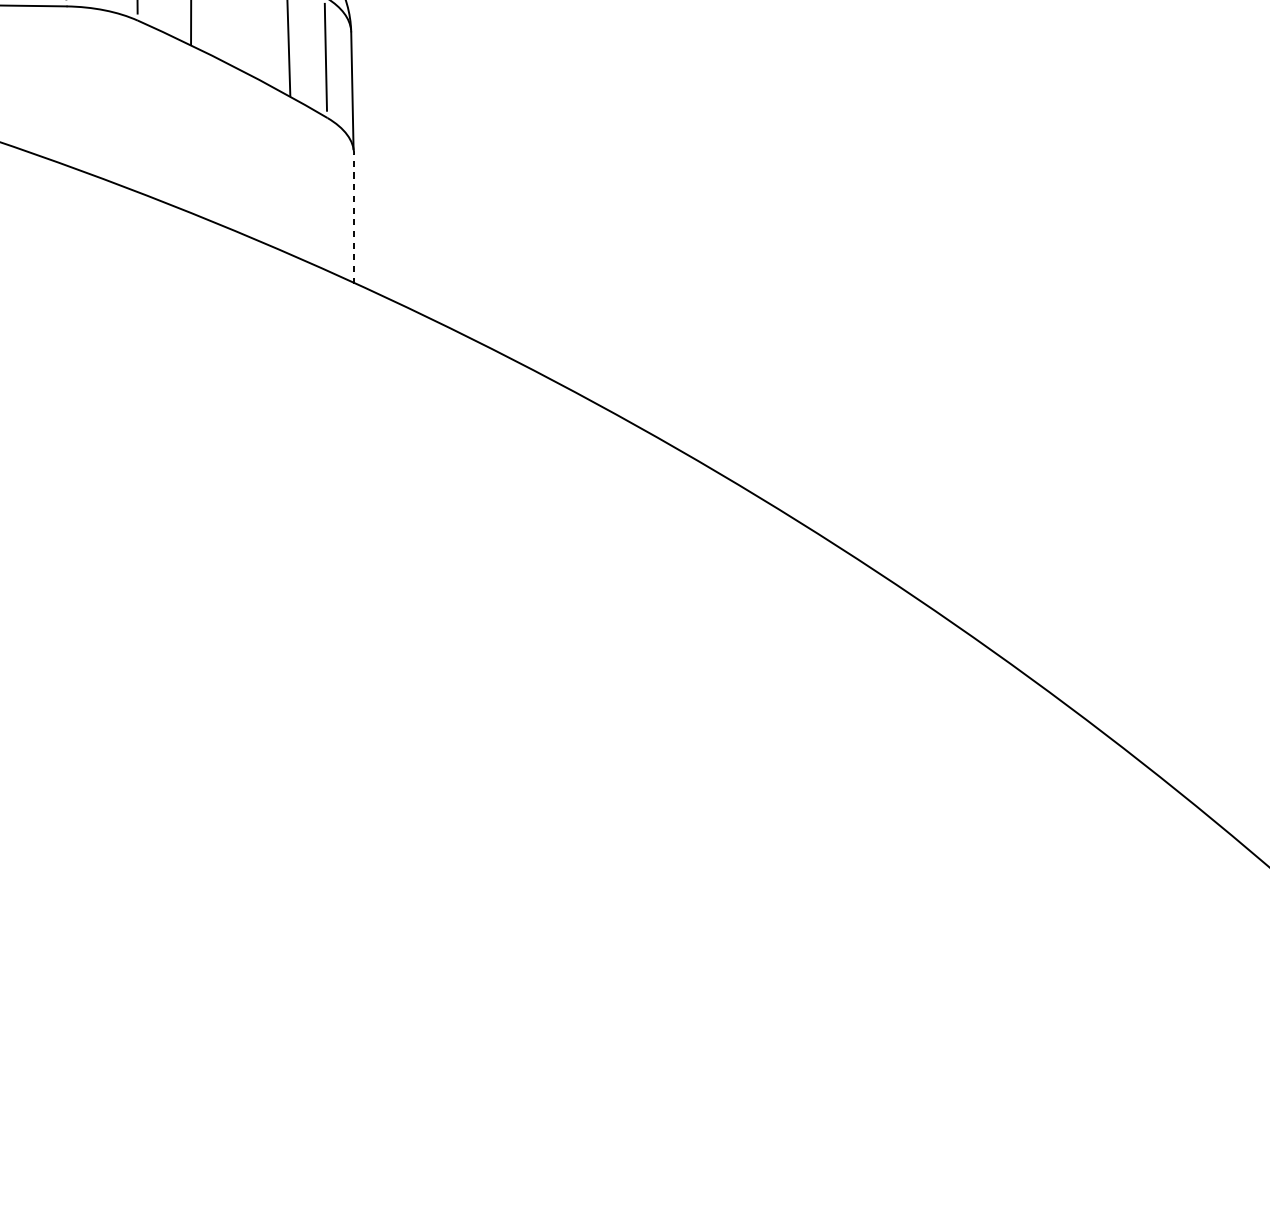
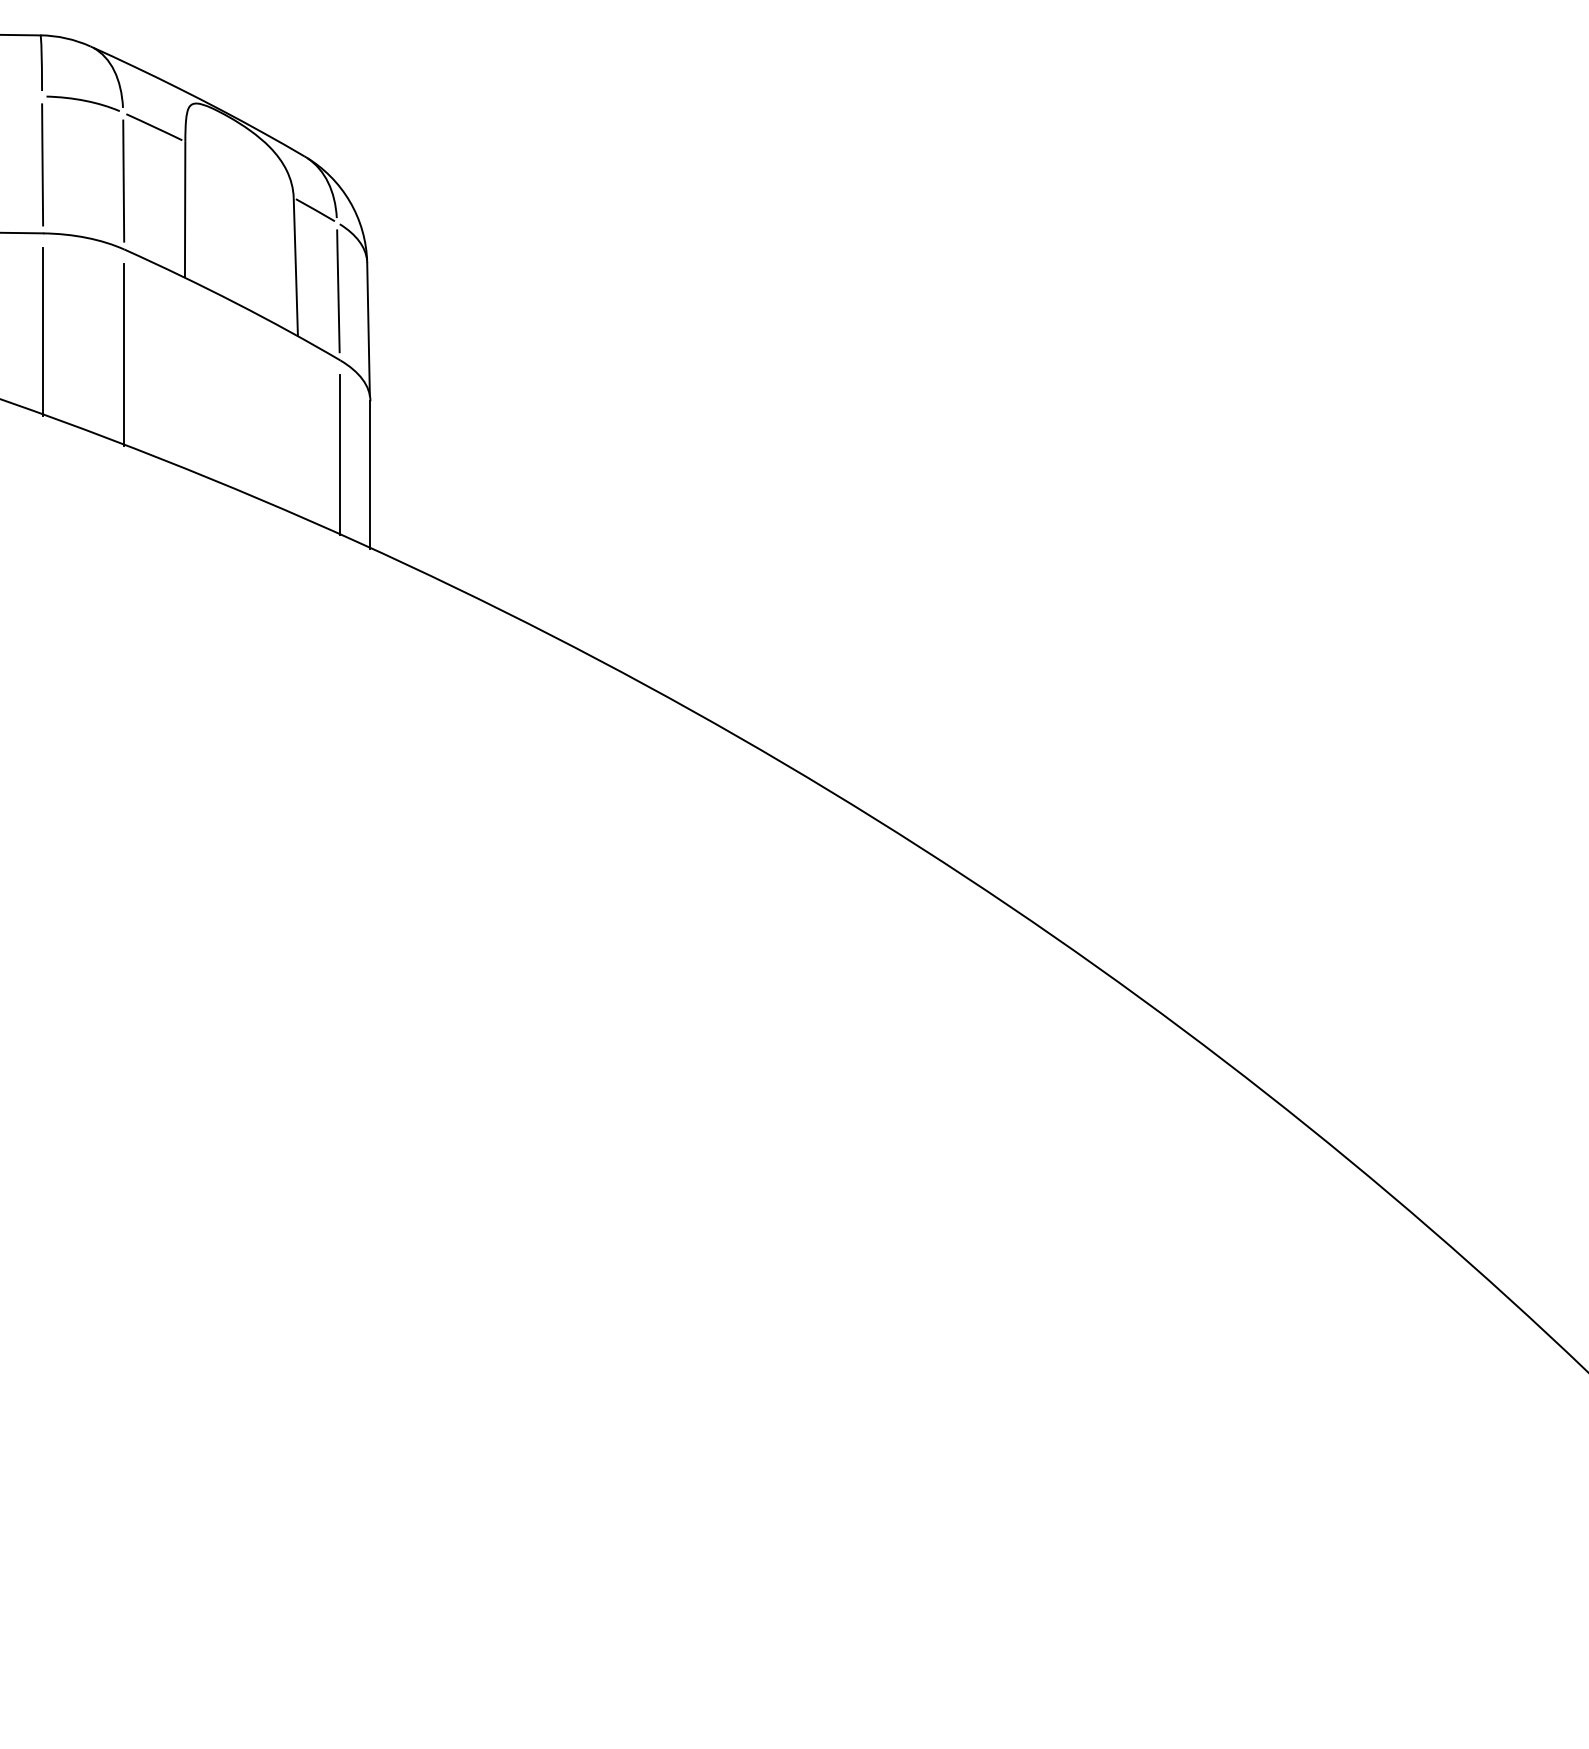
line: (66, 92) -> (43, 331), added
line: (137, 112) -> (124, 354), added
line: (327, 200) -> (340, 454), added
line: (354, 219) -> (370, 475), dashed -> solid

